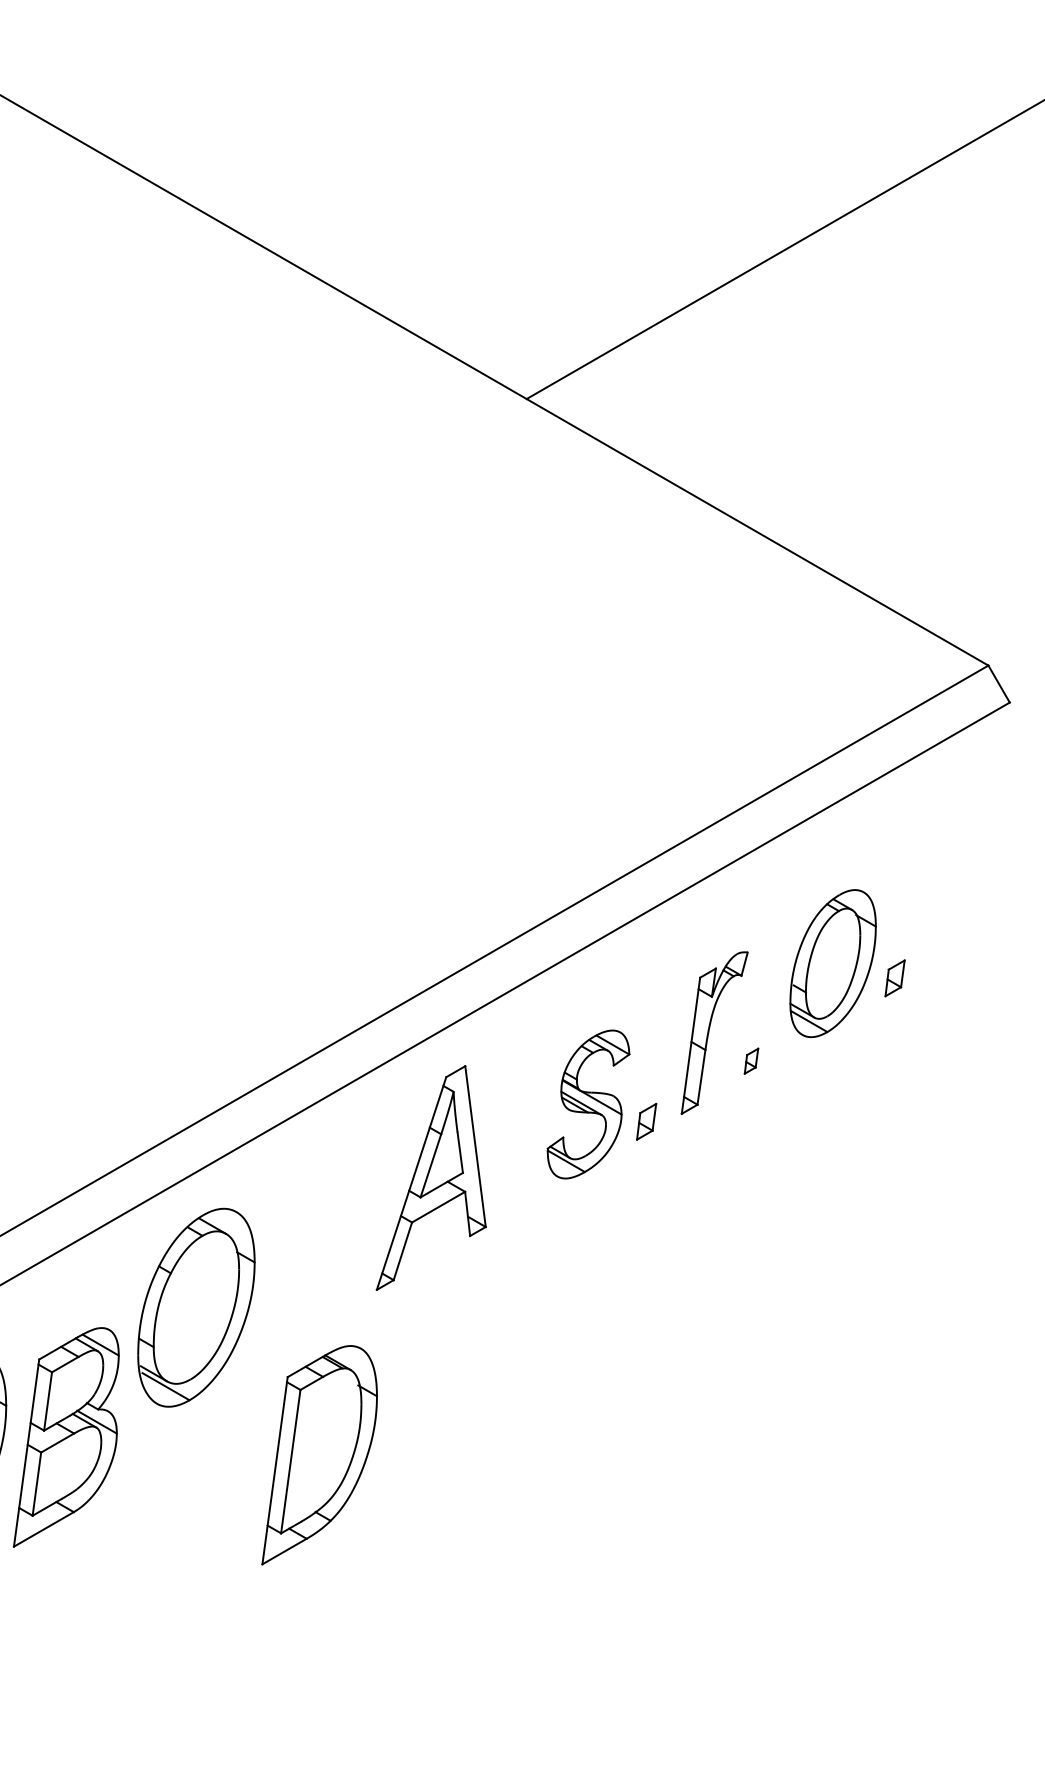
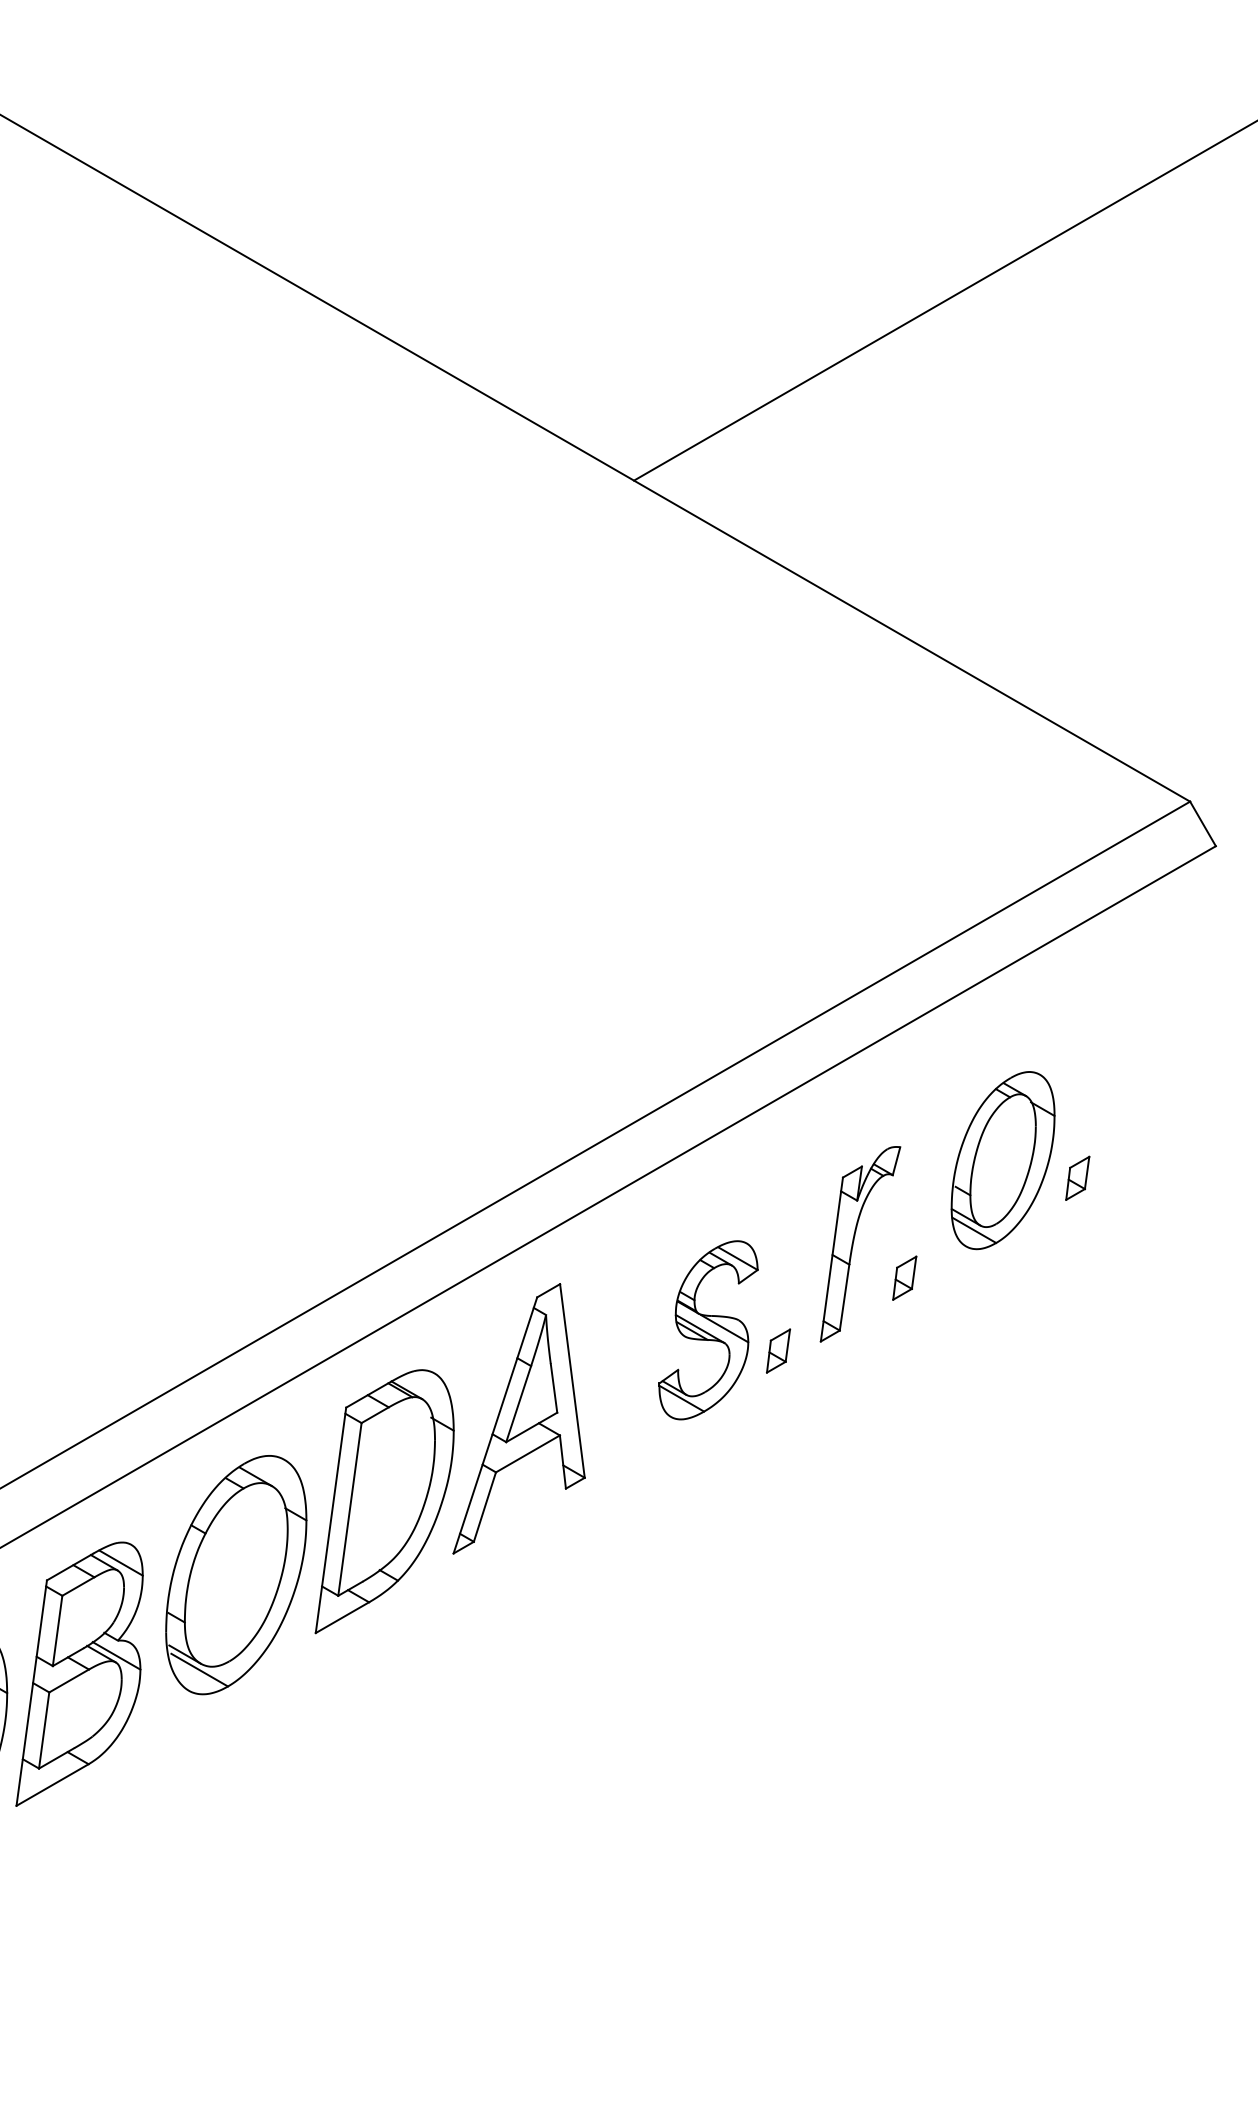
part: (751, 1060) -> (904, 1277), size x1.43
part: (66, 1436) -> (79, 1673), moved
part: (319, 1455) -> (384, 1501), moved

